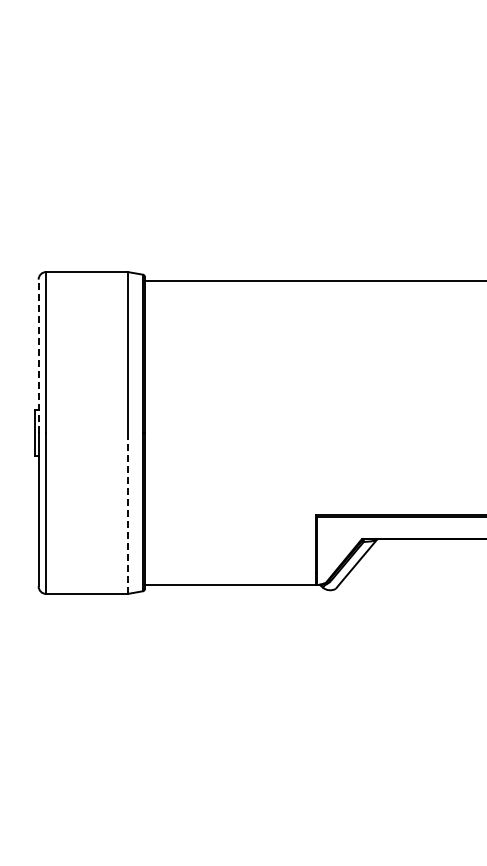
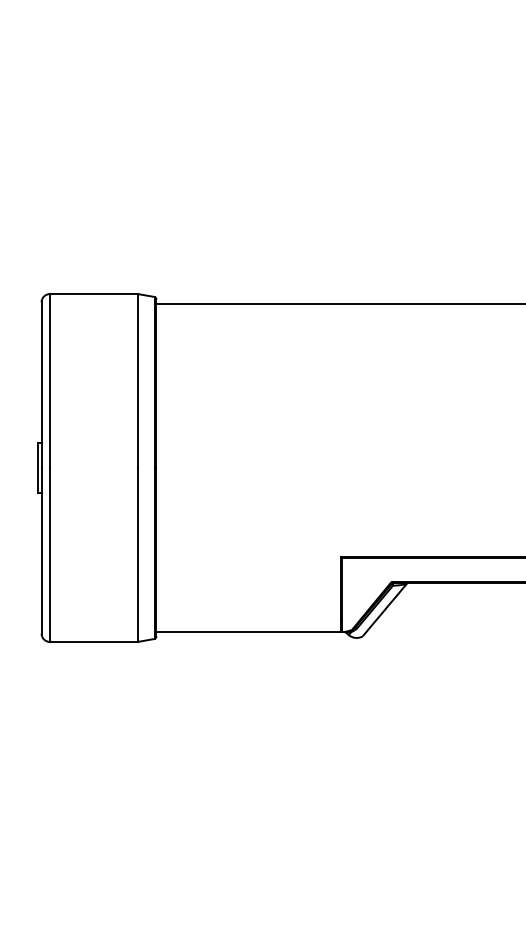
line: (38, 356) -> (41, 385), dashed -> solid
line: (127, 512) -> (137, 553), dashed -> solid

